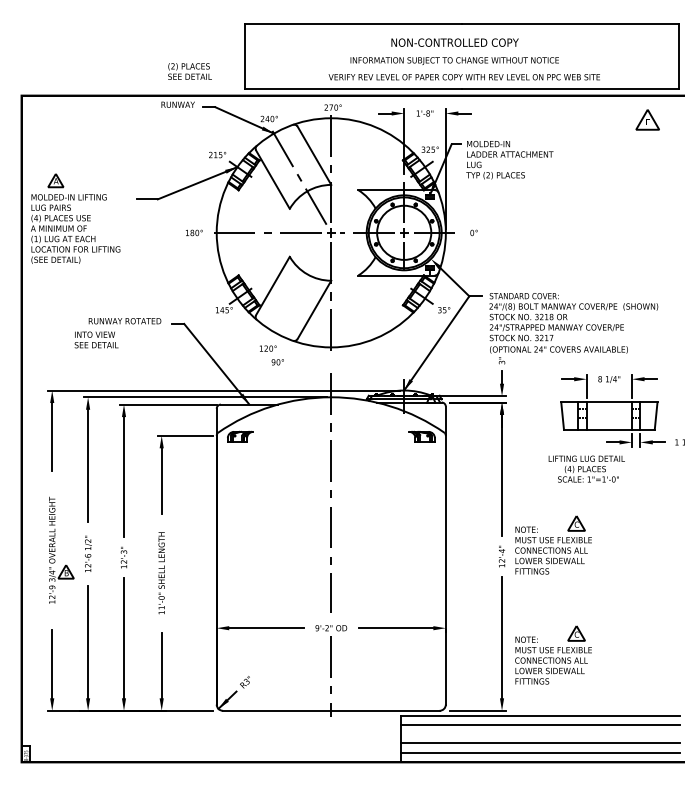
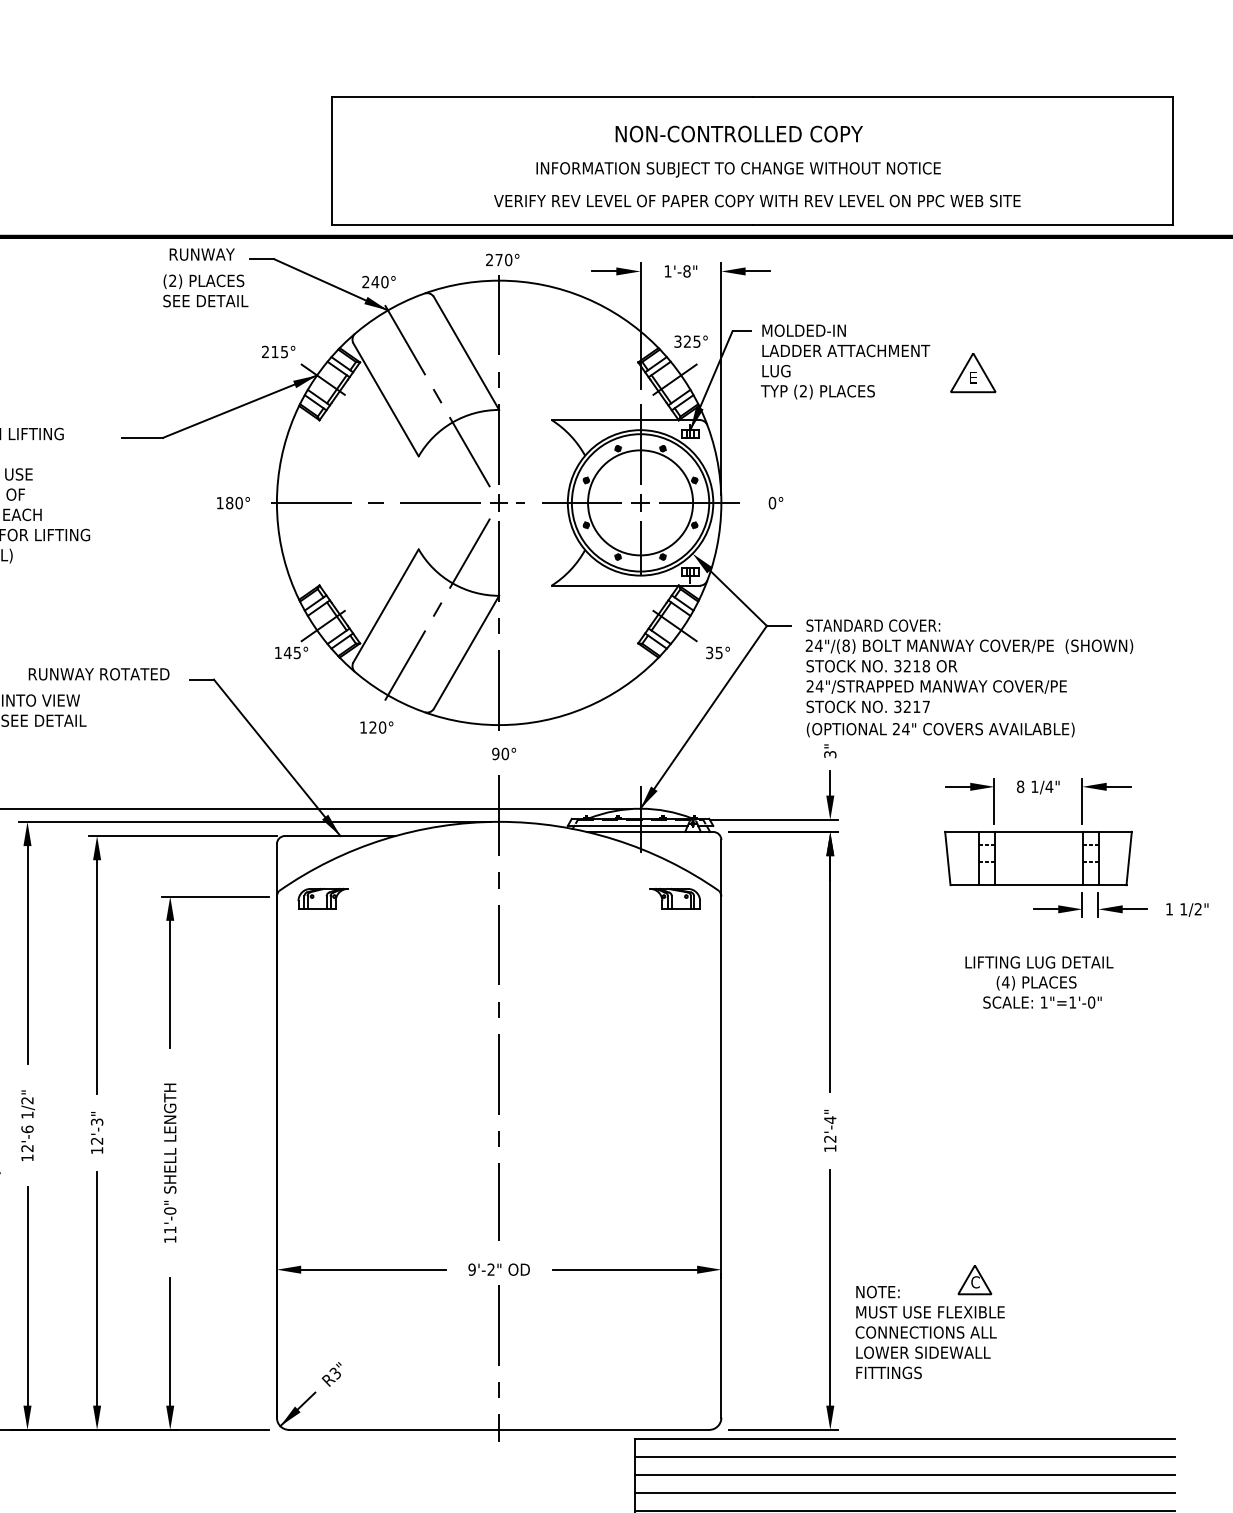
text: (189, 71) -> (204, 290), moved
part: (647, 119) -> (972, 372), moved
line: (298, 288) -> (435, 610), added
text: (277, 362) -> (503, 754), moved
text: (586, 468) -> (1038, 981), moved
part: (553, 544) -> (930, 1107), removed
line: (540, 734) -> (904, 1475), added

